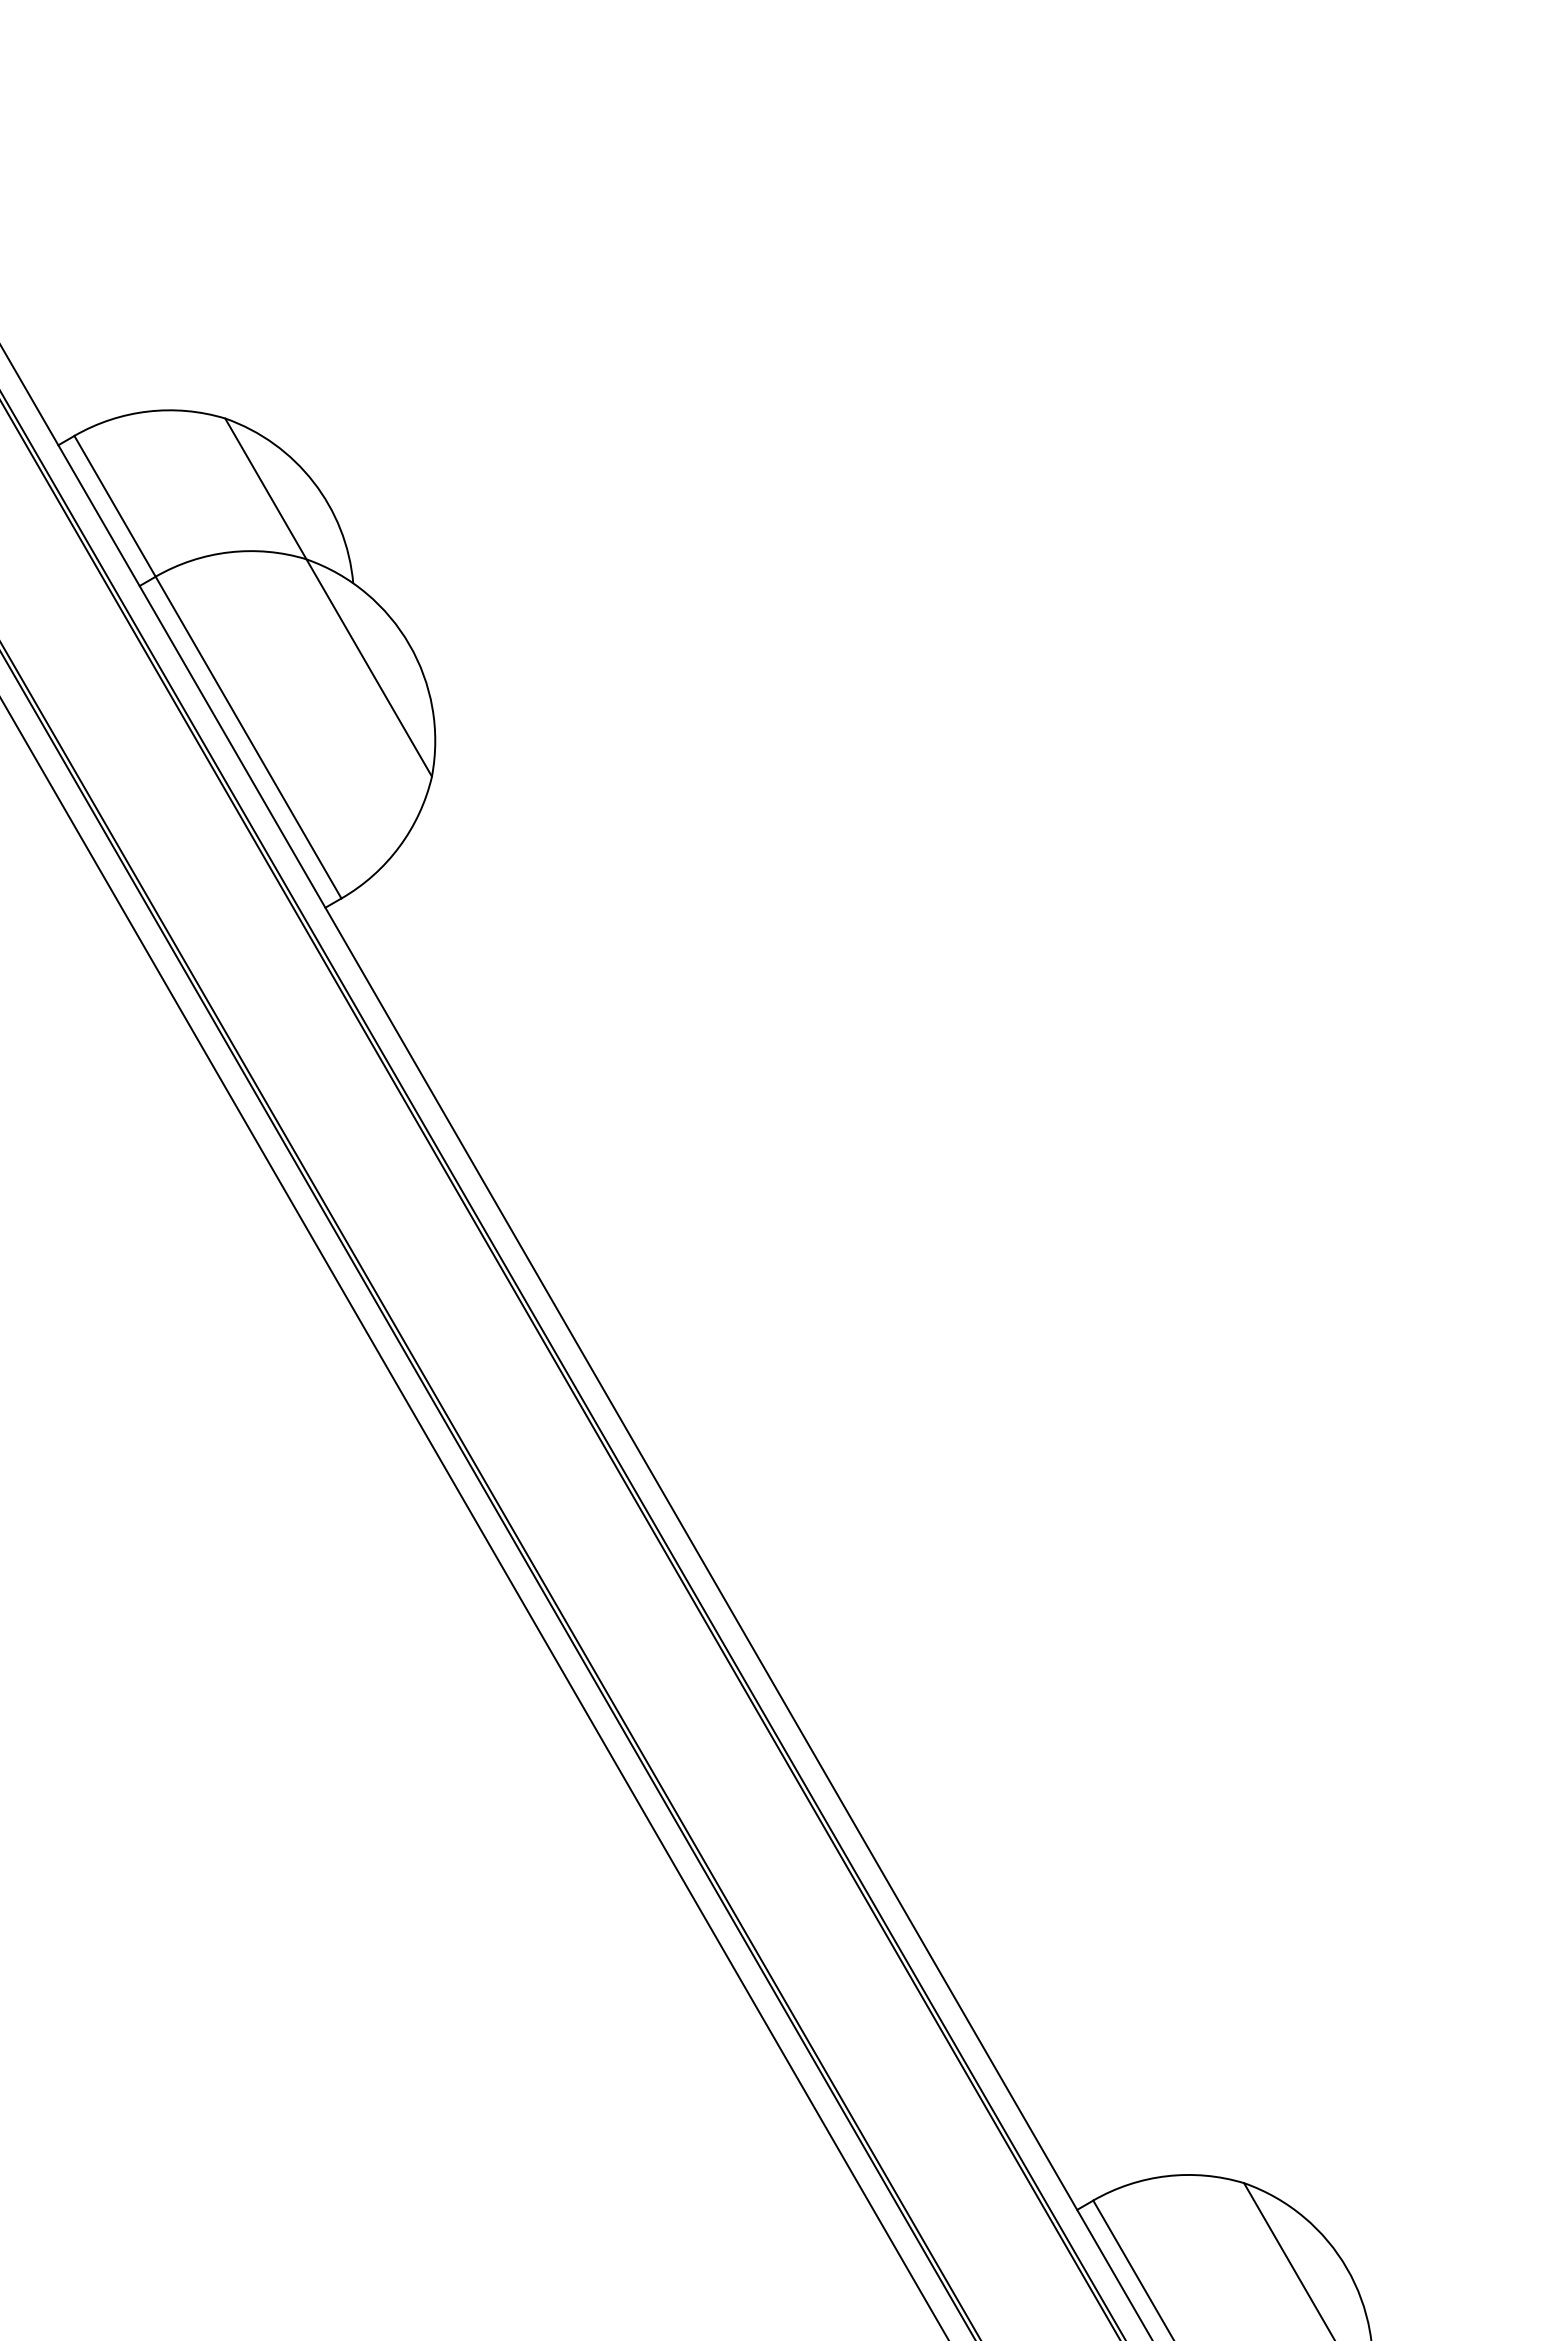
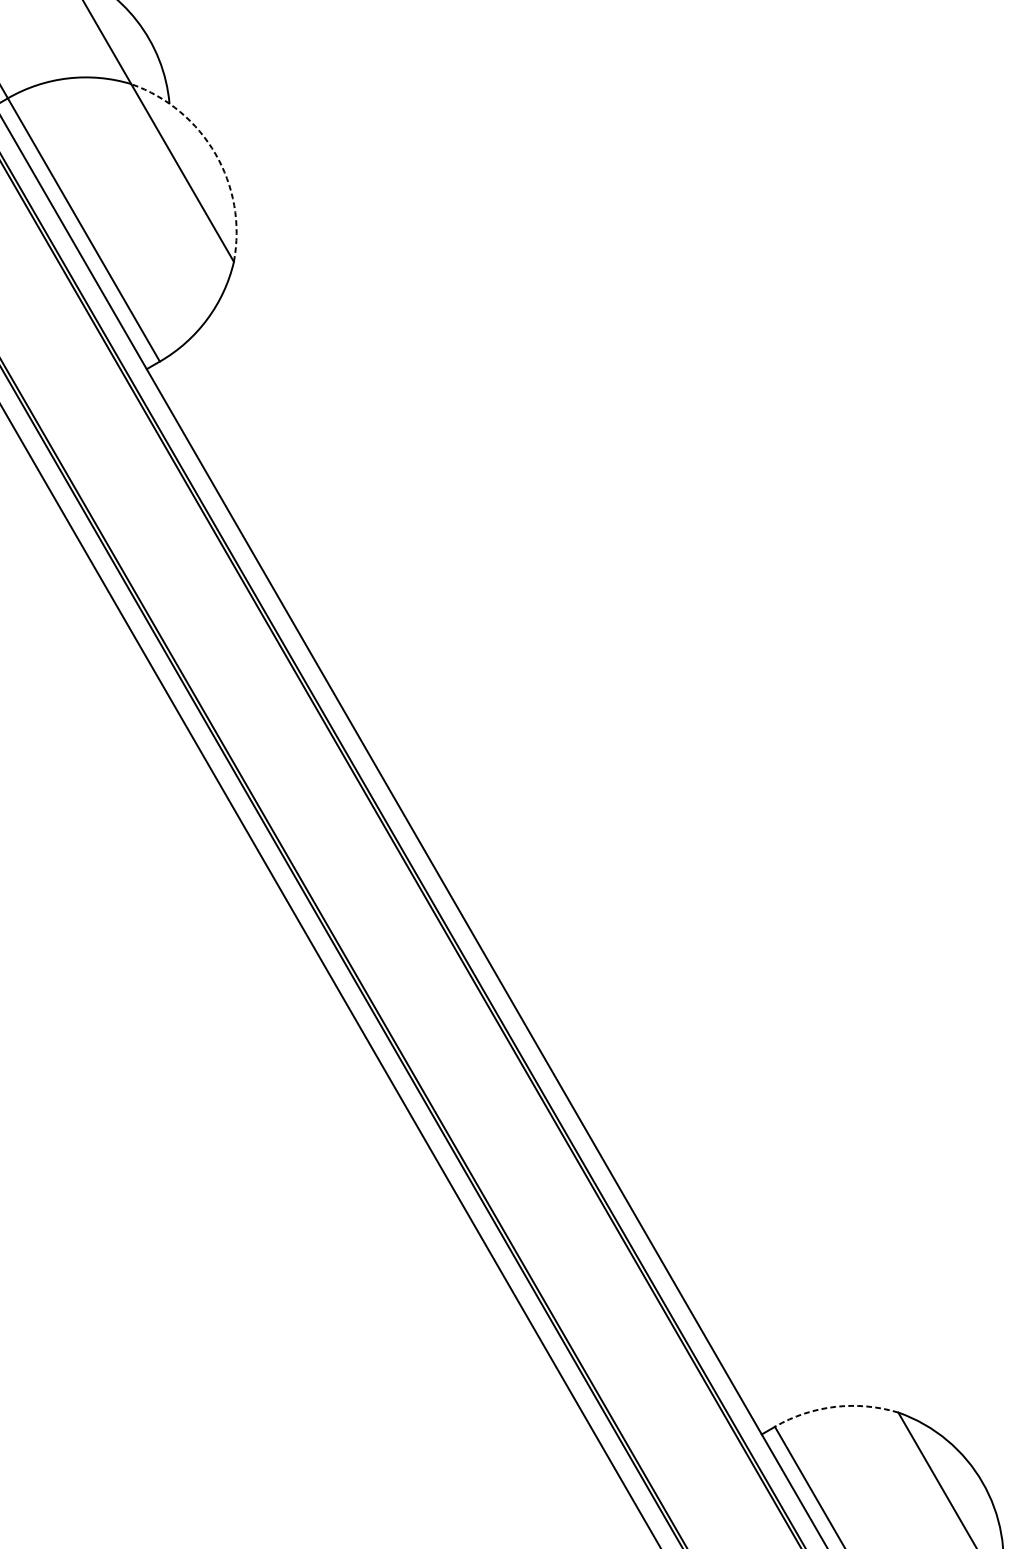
arc: (409, 644) -> (215, 153), solid -> dashed
arc: (1166, 2176) -> (834, 1407), solid -> dashed

